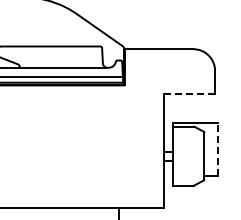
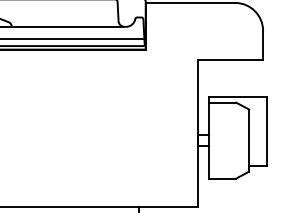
line: (189, 93) -> (230, 59), dashed -> solid
line: (217, 149) -> (266, 132), dashed -> solid

